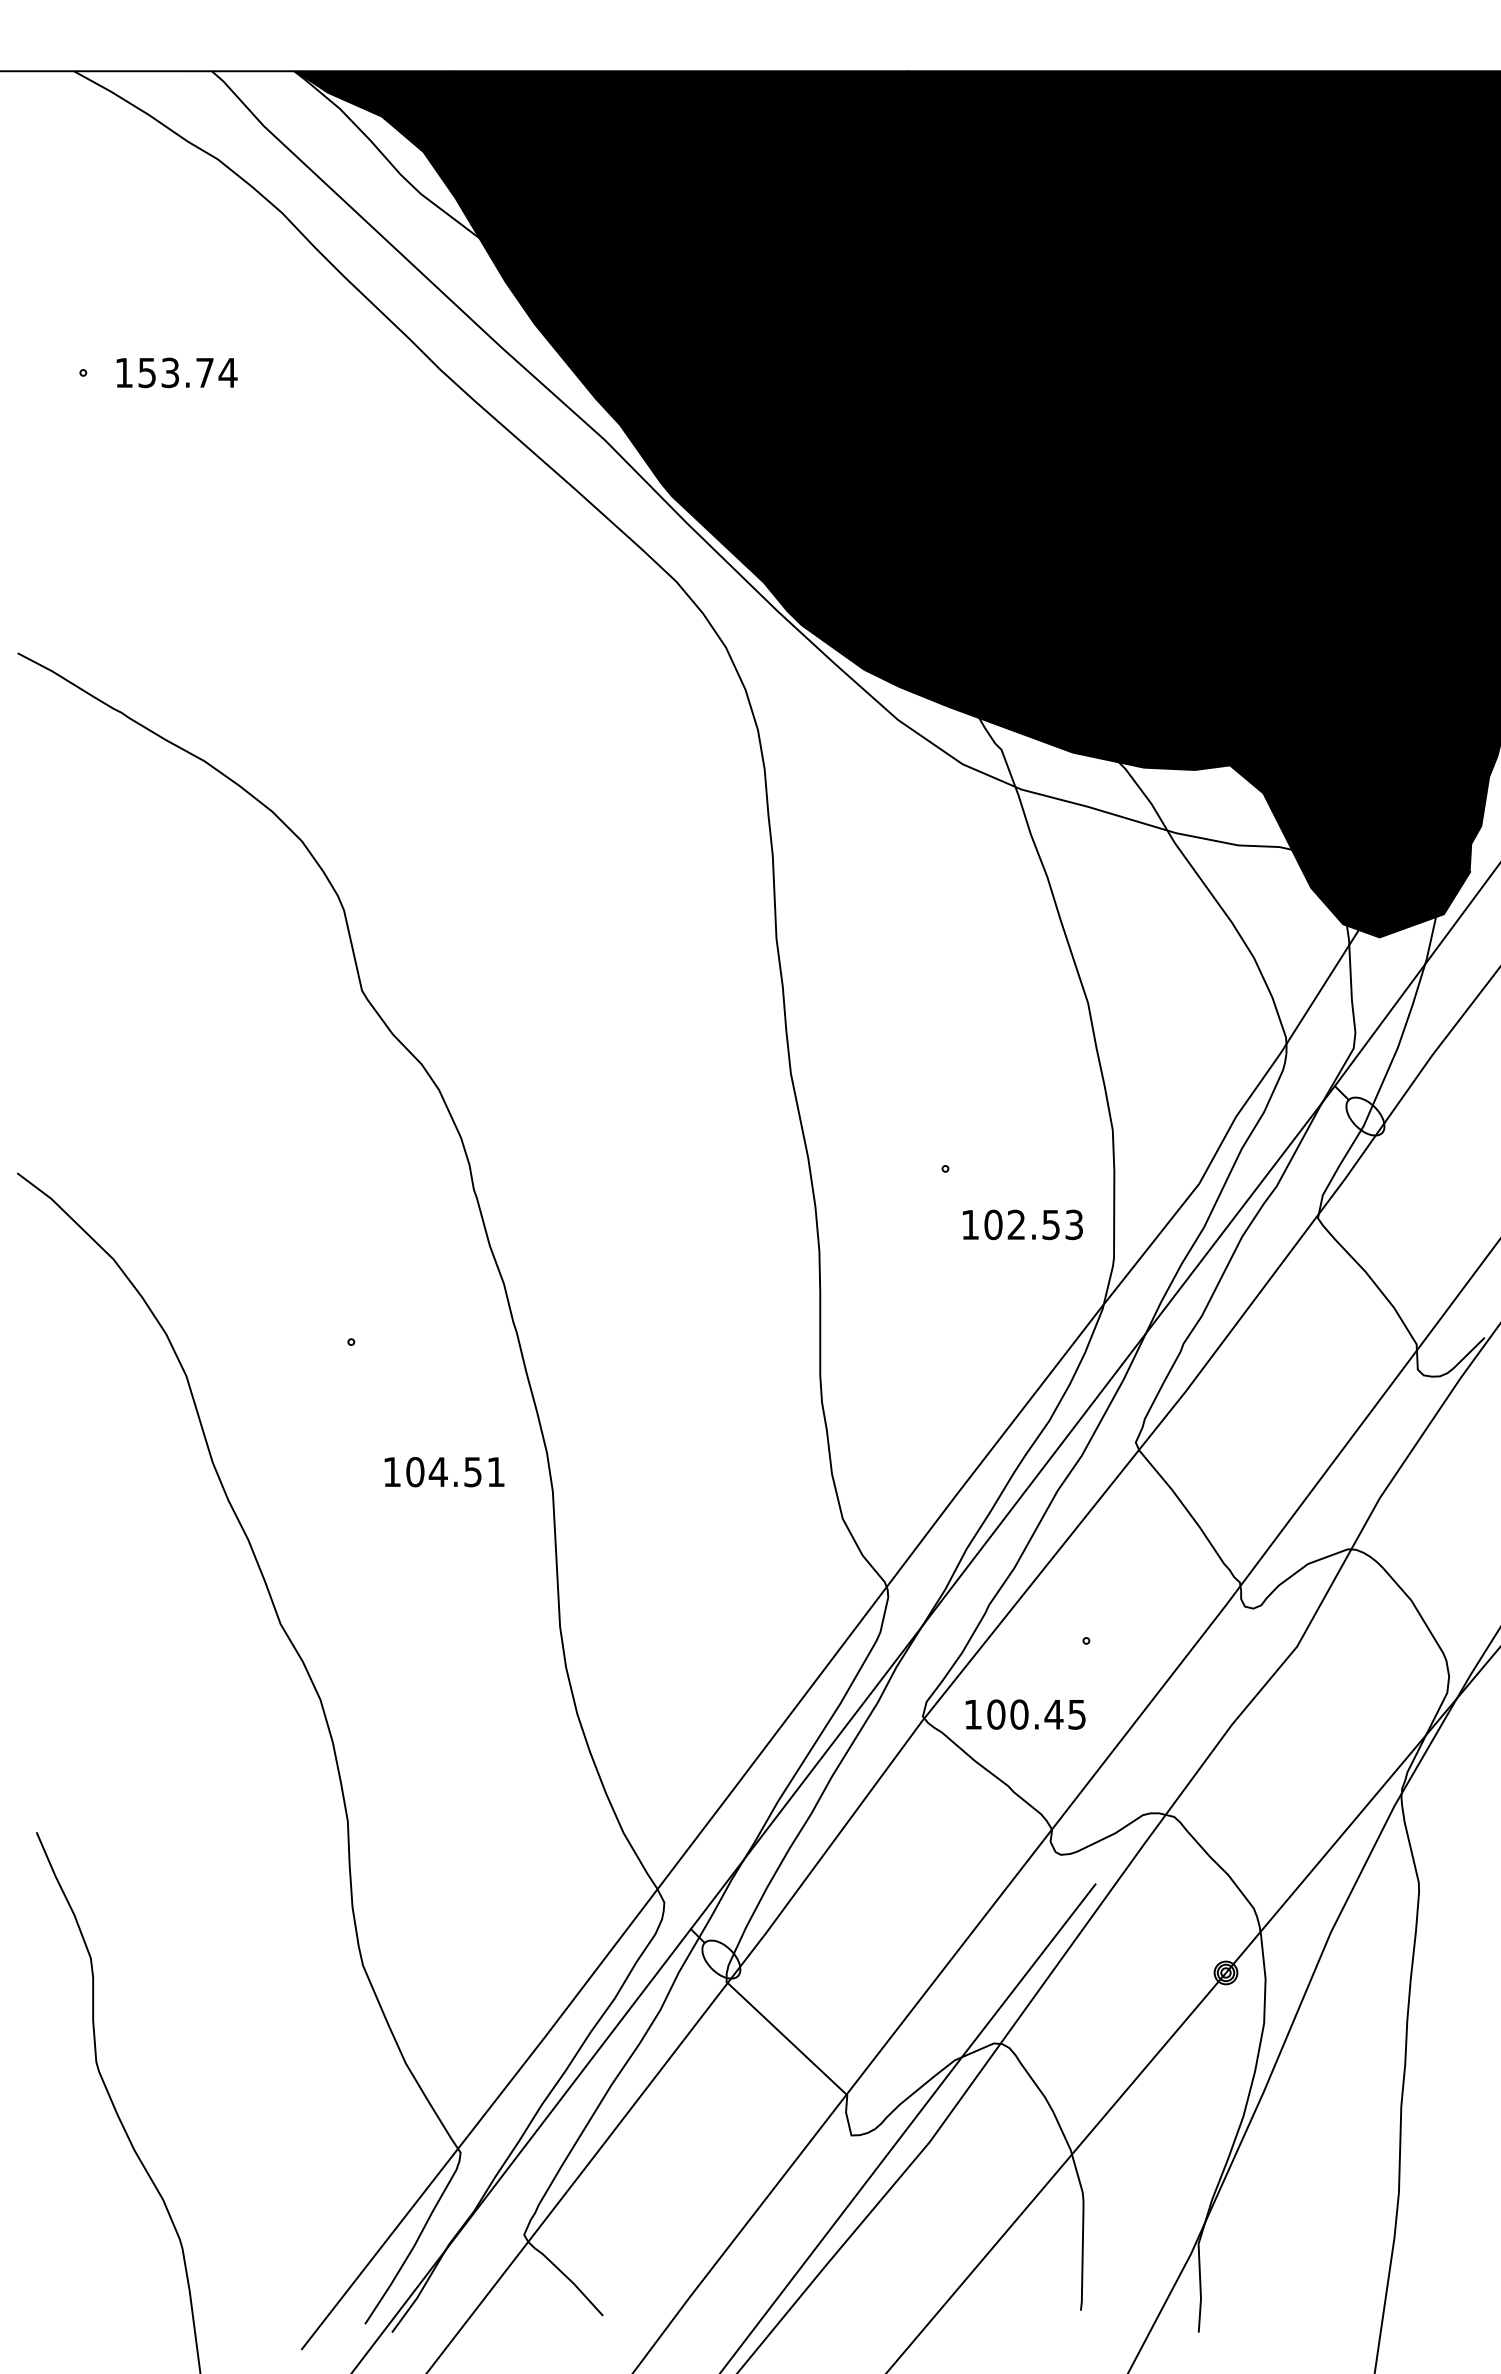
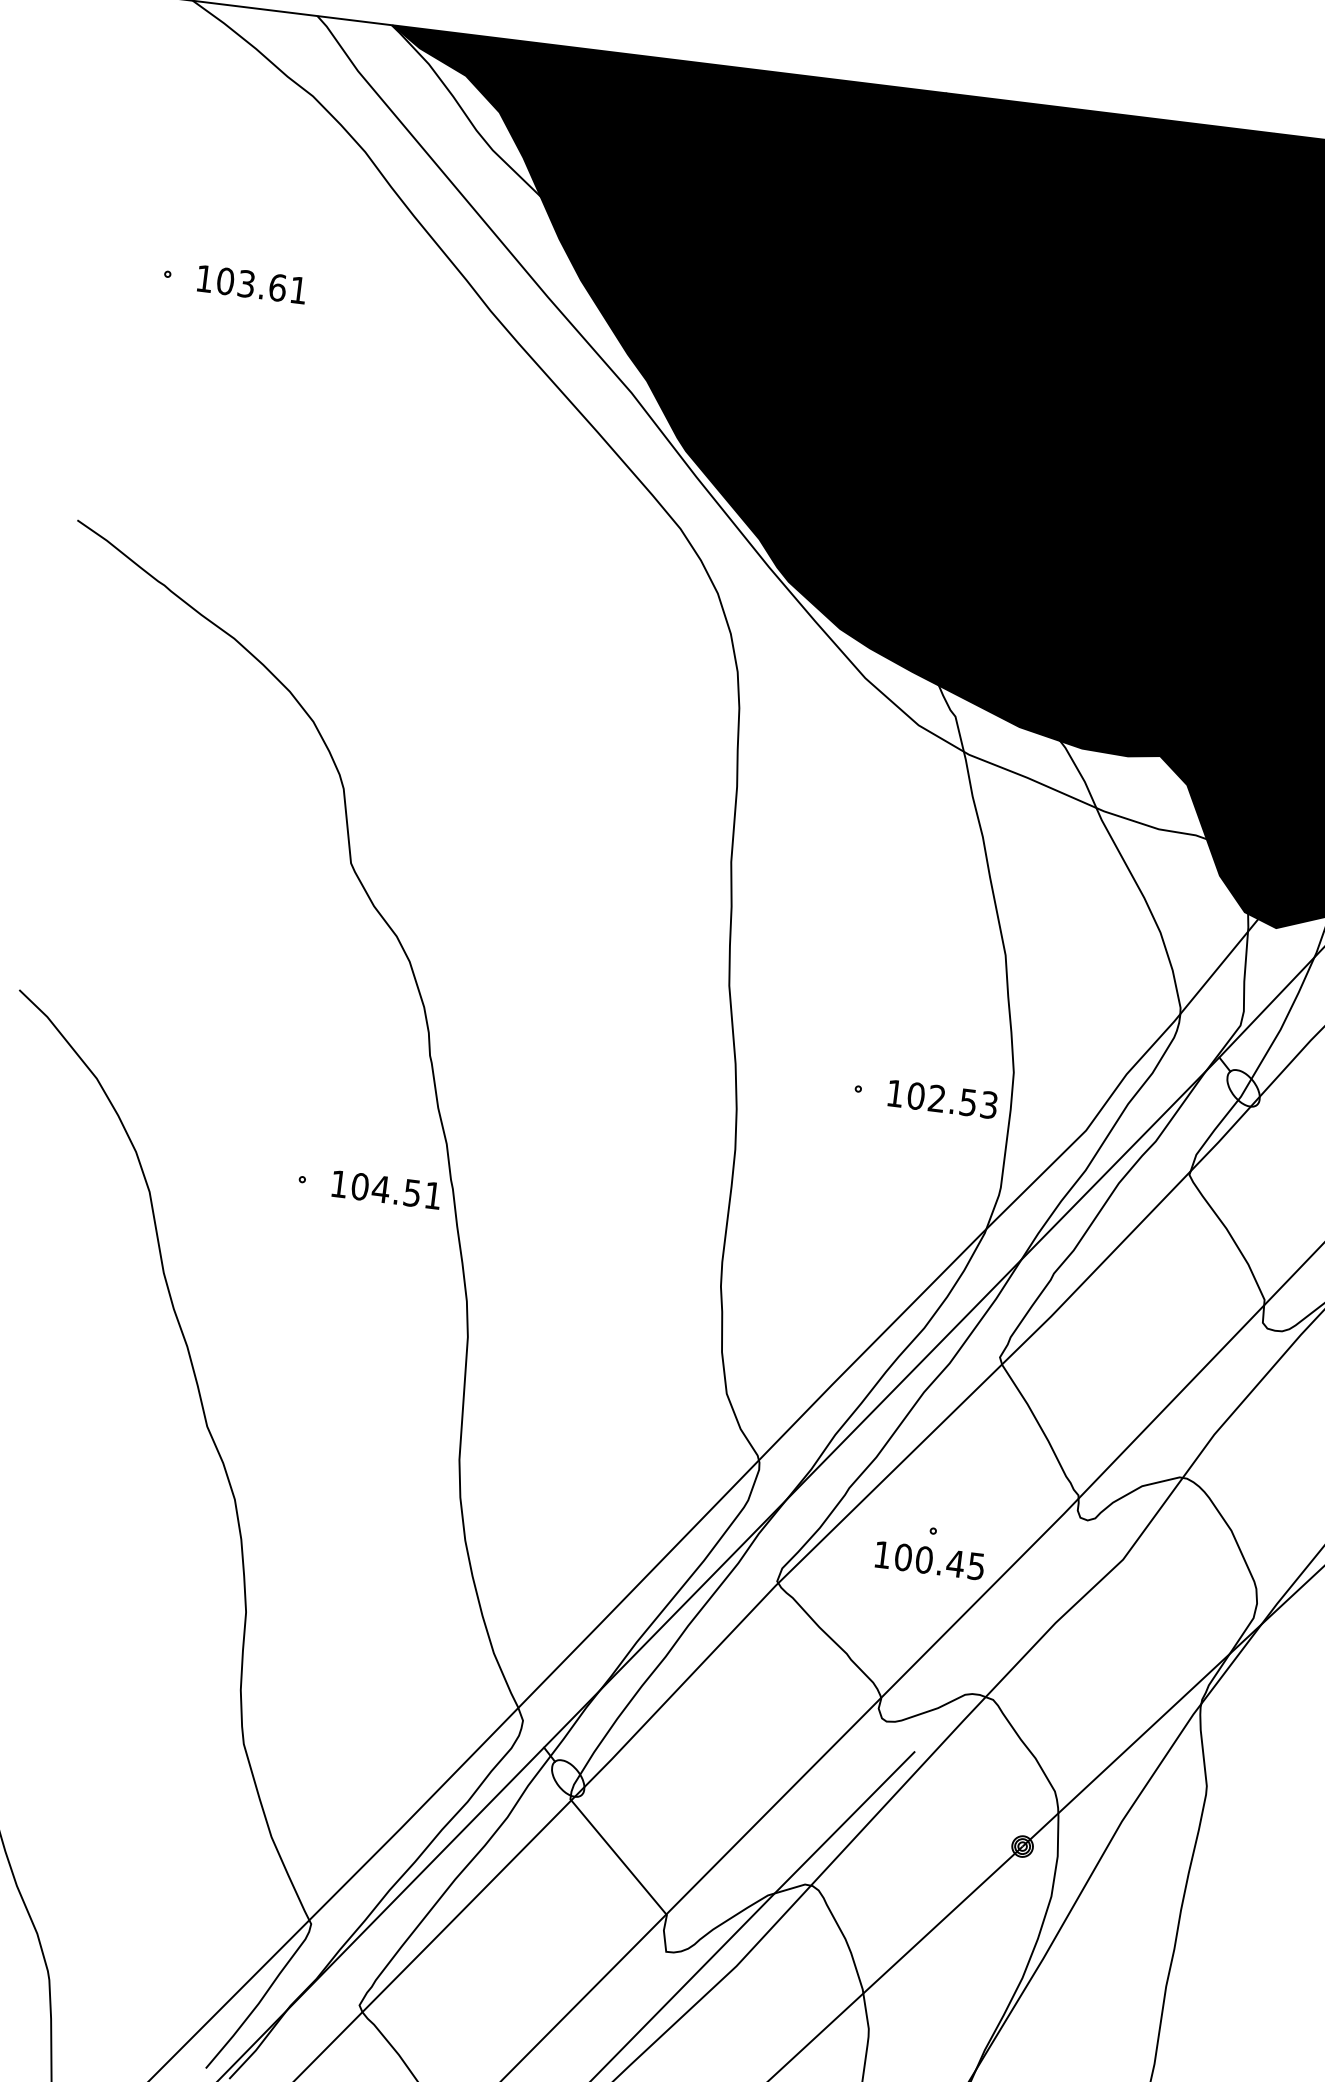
text: (187, 372) -> (261, 285), 153.74 -> 103.61
text: (1022, 1224) -> (942, 1099), moved
text: (444, 1472) -> (386, 1190), moved
text: (1025, 1714) -> (929, 1560), moved

